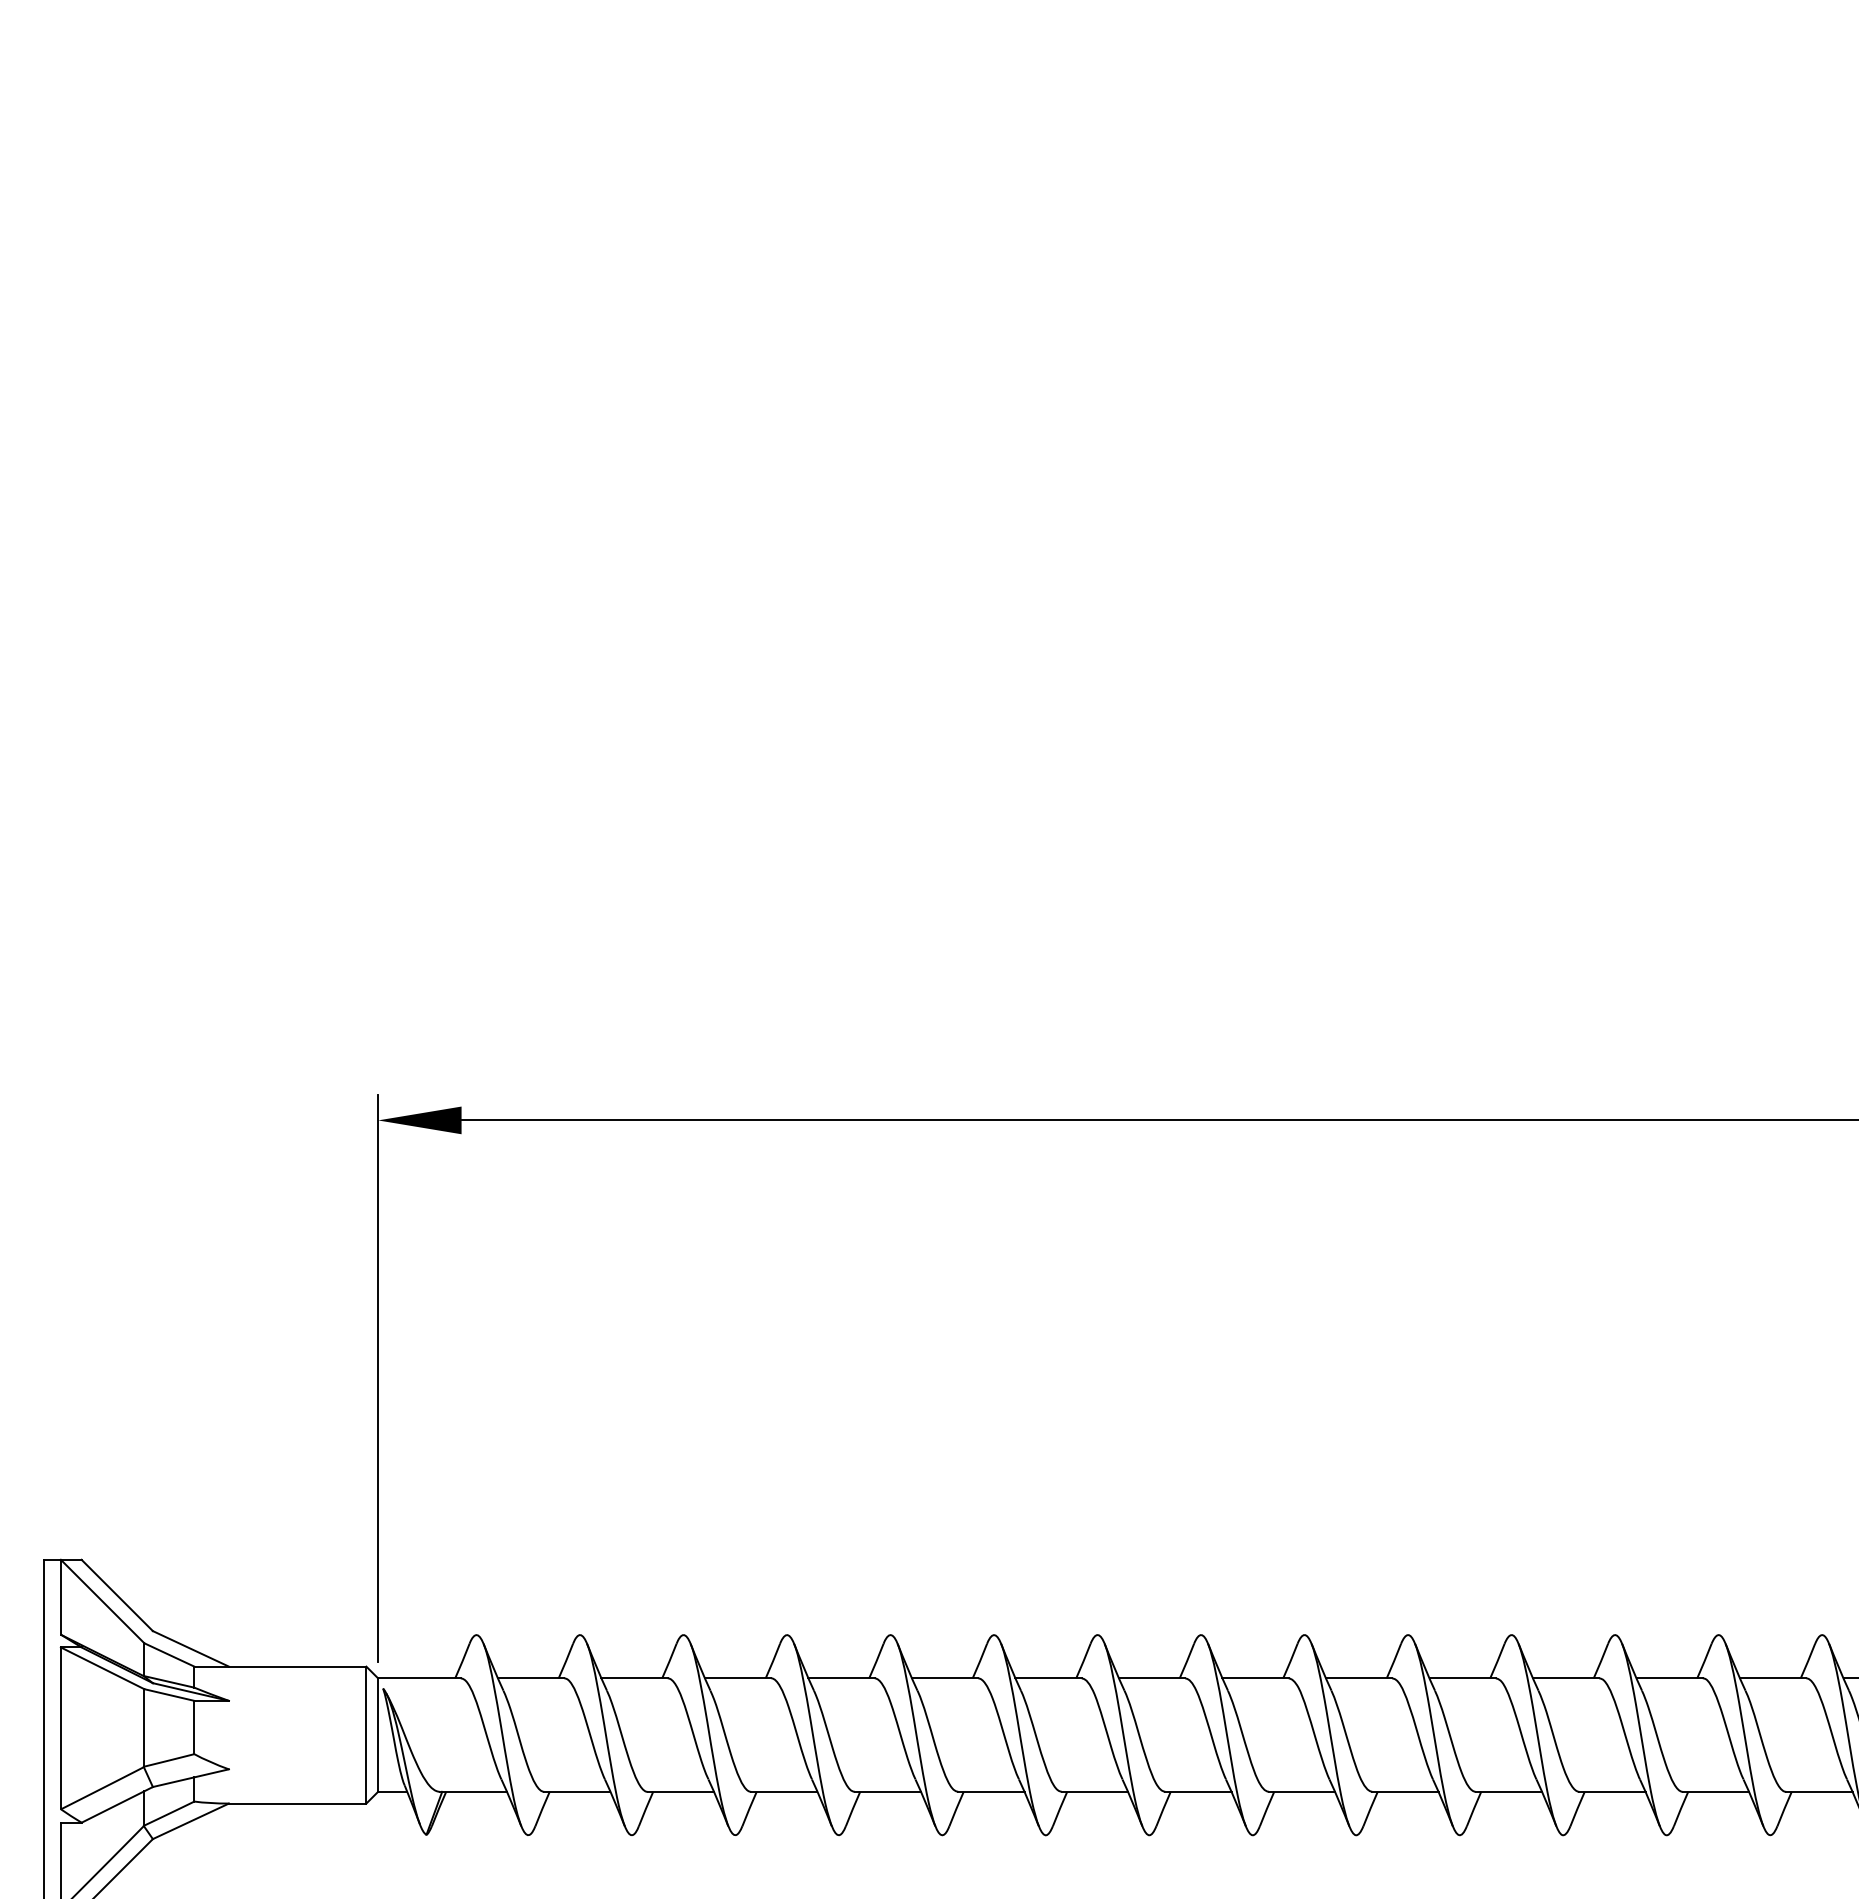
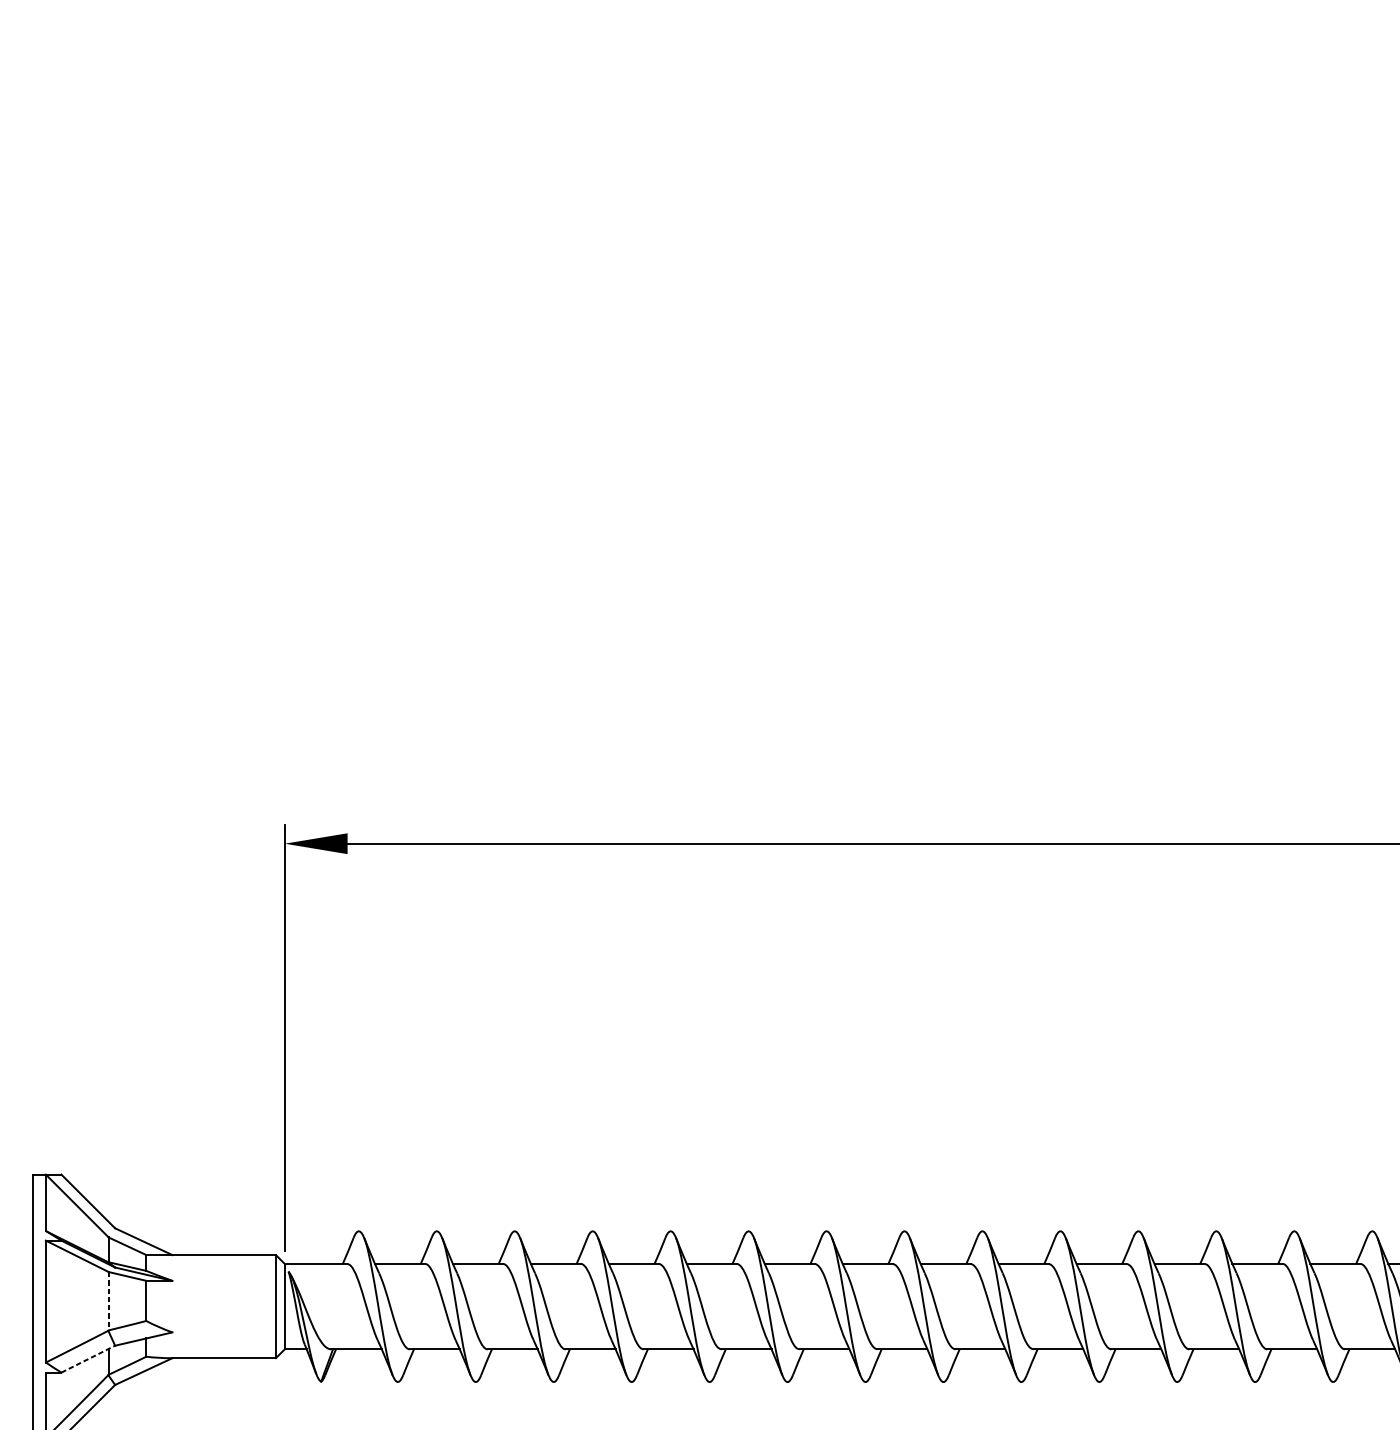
line: (144, 1727) -> (108, 1300), solid -> dashed
line: (117, 1804) -> (88, 1358), solid -> dashed

